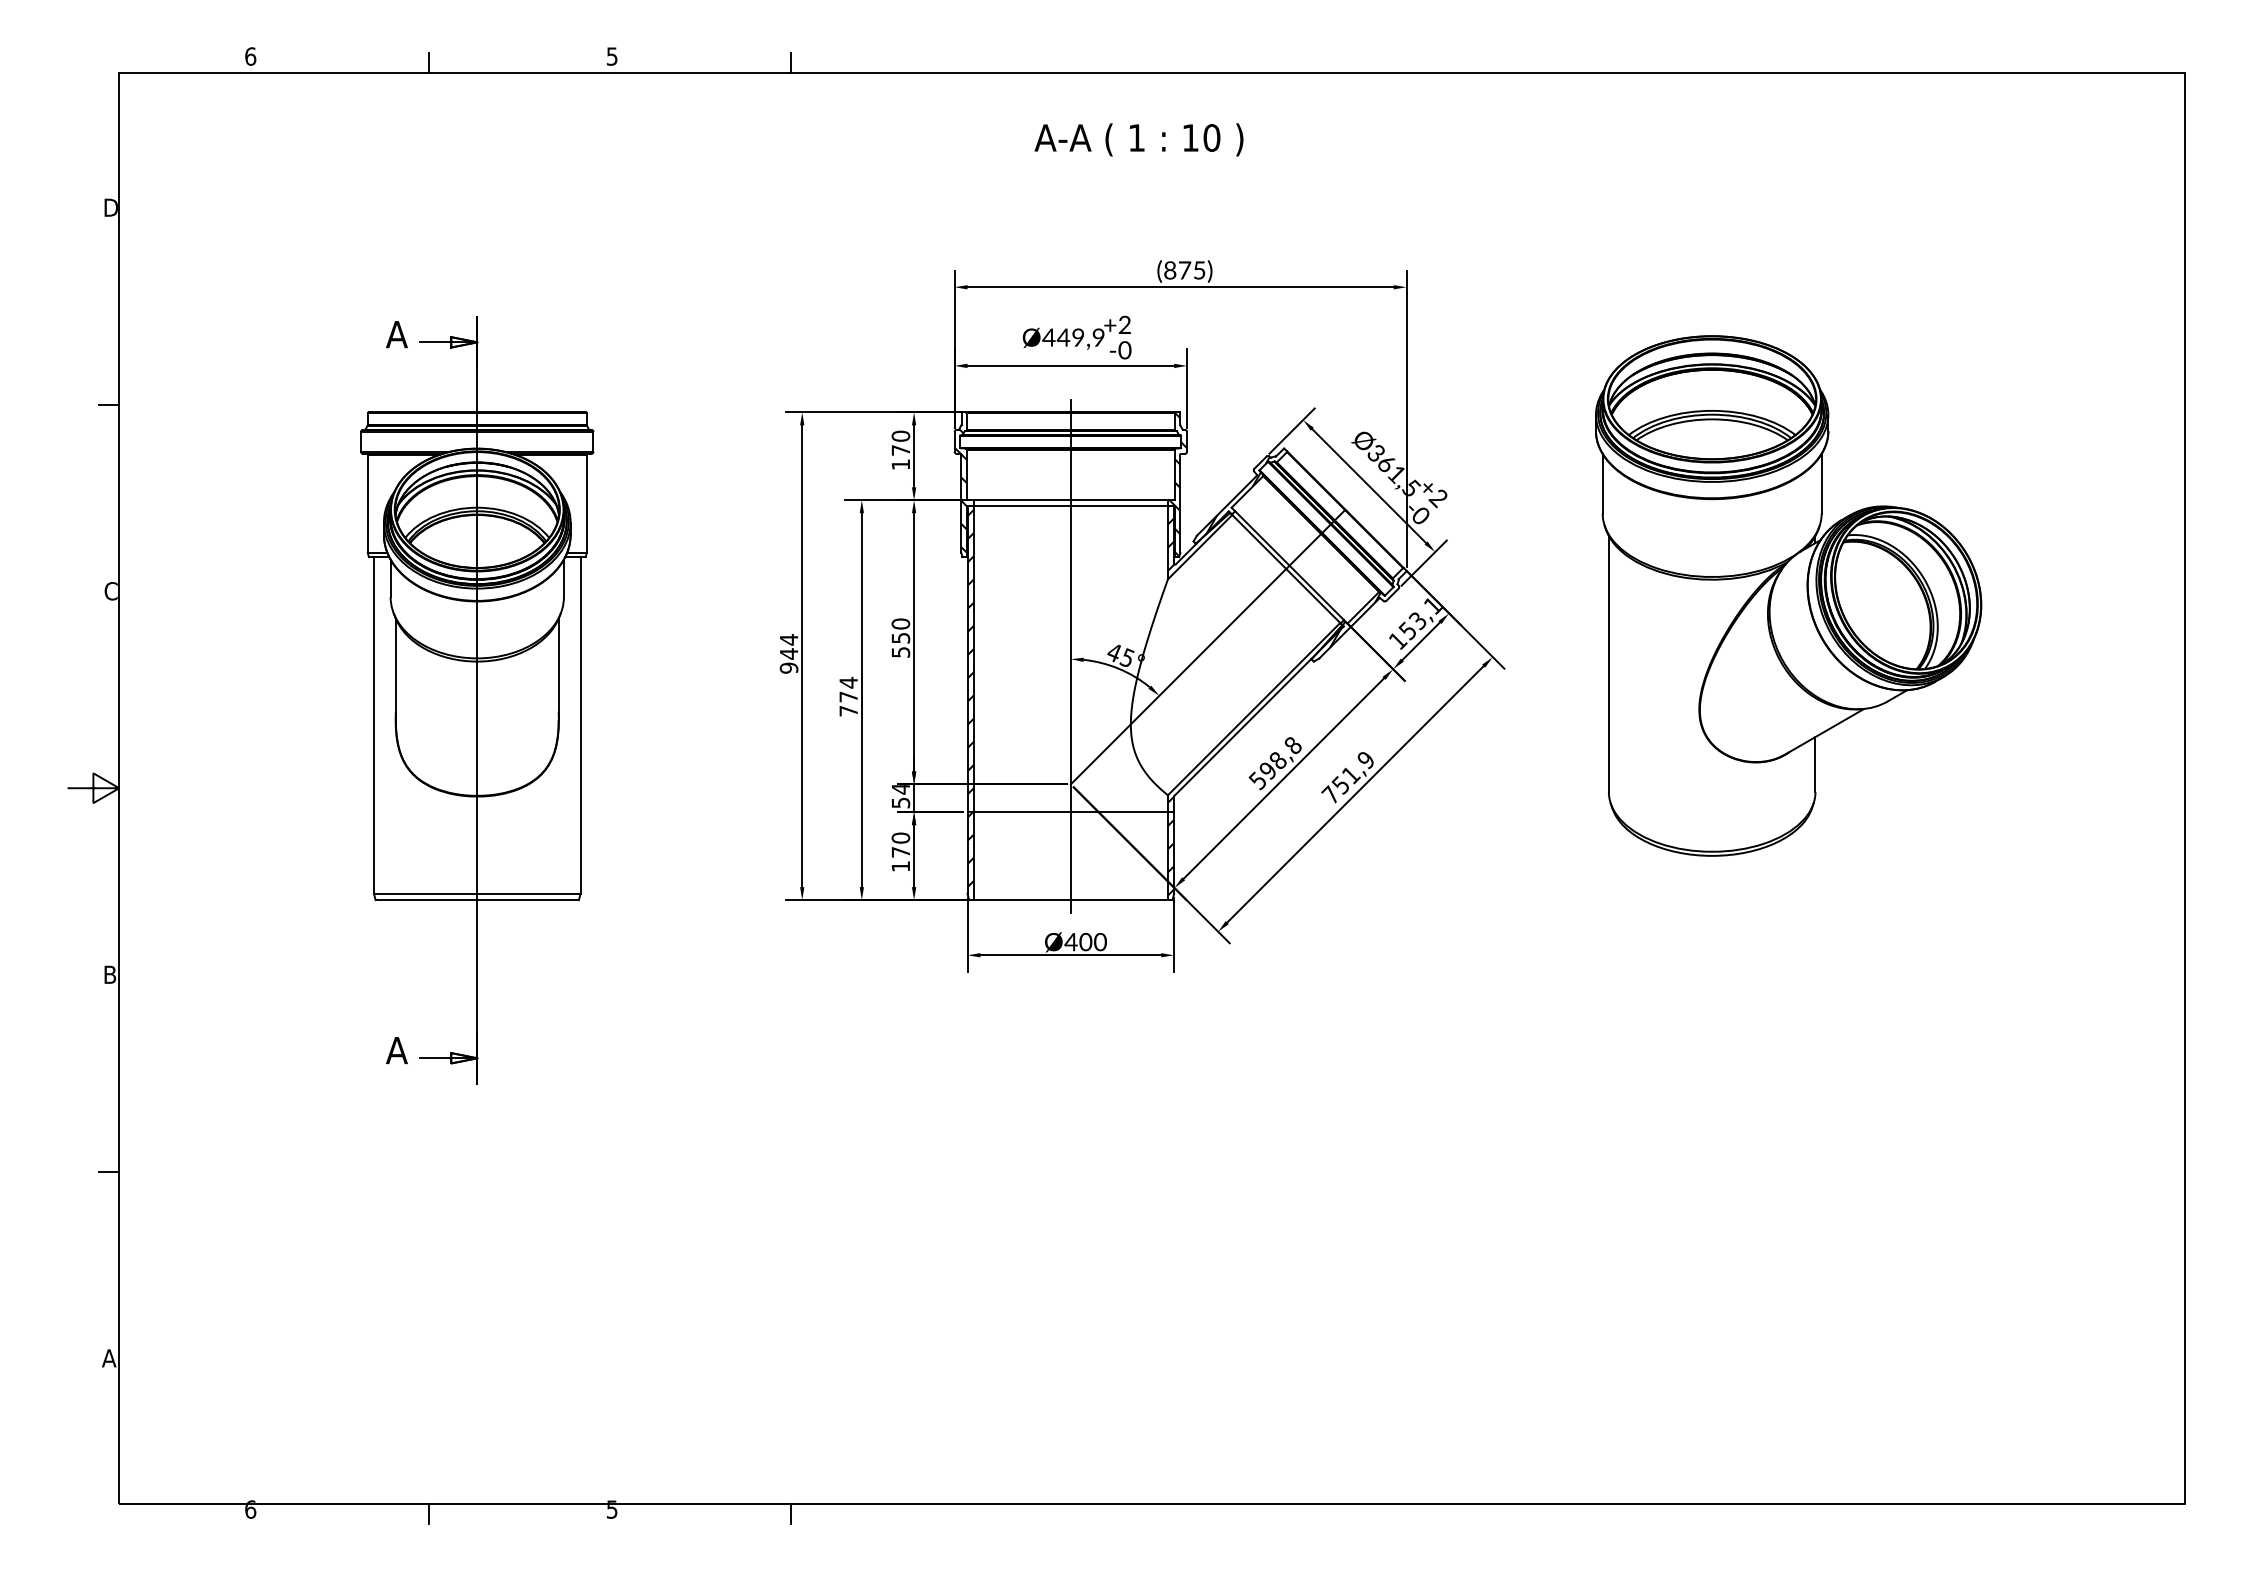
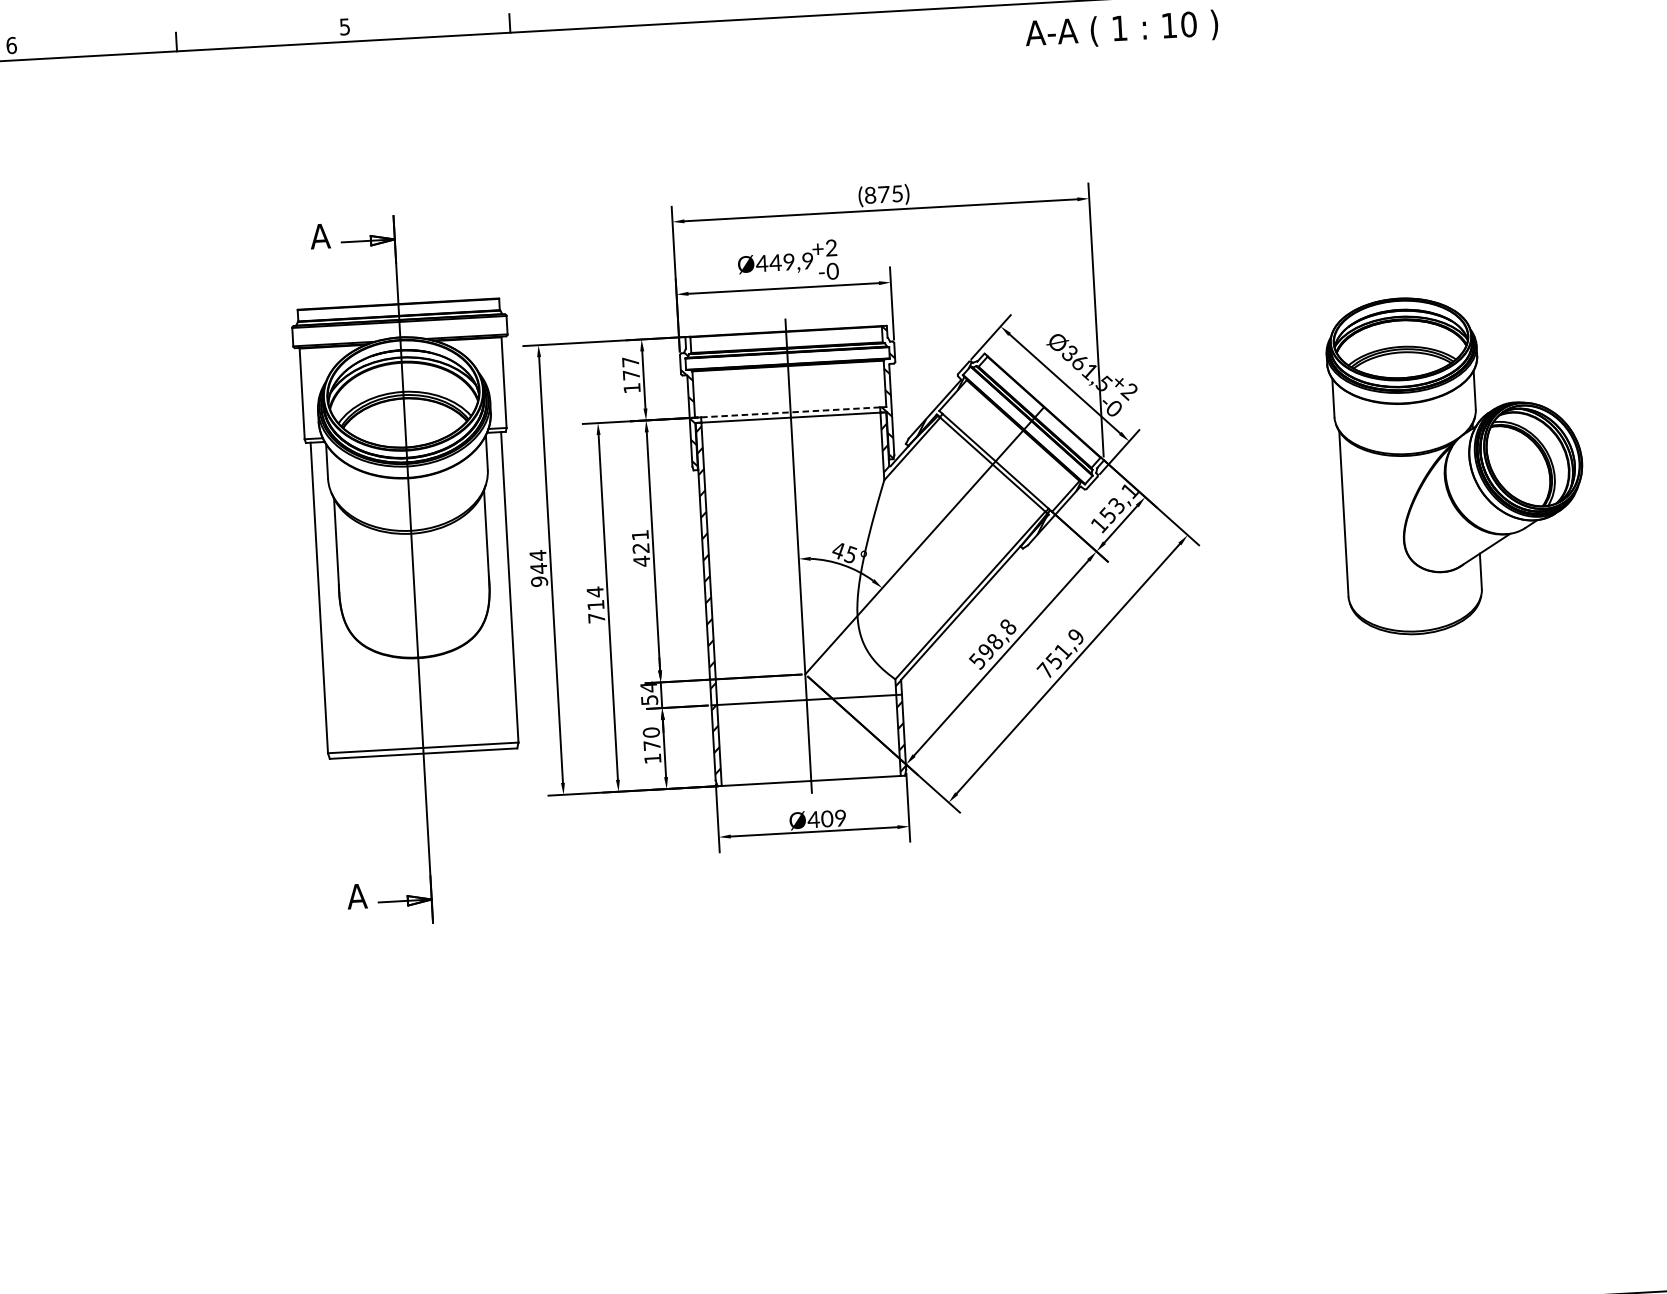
text: (1138, 139) -> (1121, 29), moved
text: (900, 435) -> (630, 361), 170 -> 177
line: (1071, 500) -> (791, 412), solid -> dashed
part: (1788, 595) -> (1457, 463), size x0.7
text: (900, 638) -> (640, 548), 550 -> 421
text: (848, 696) -> (595, 604), 774 -> 714
part: (477, 700) -> (413, 569), moved
text: (1100, 942) -> (840, 818), Ø400 -> Ø409

